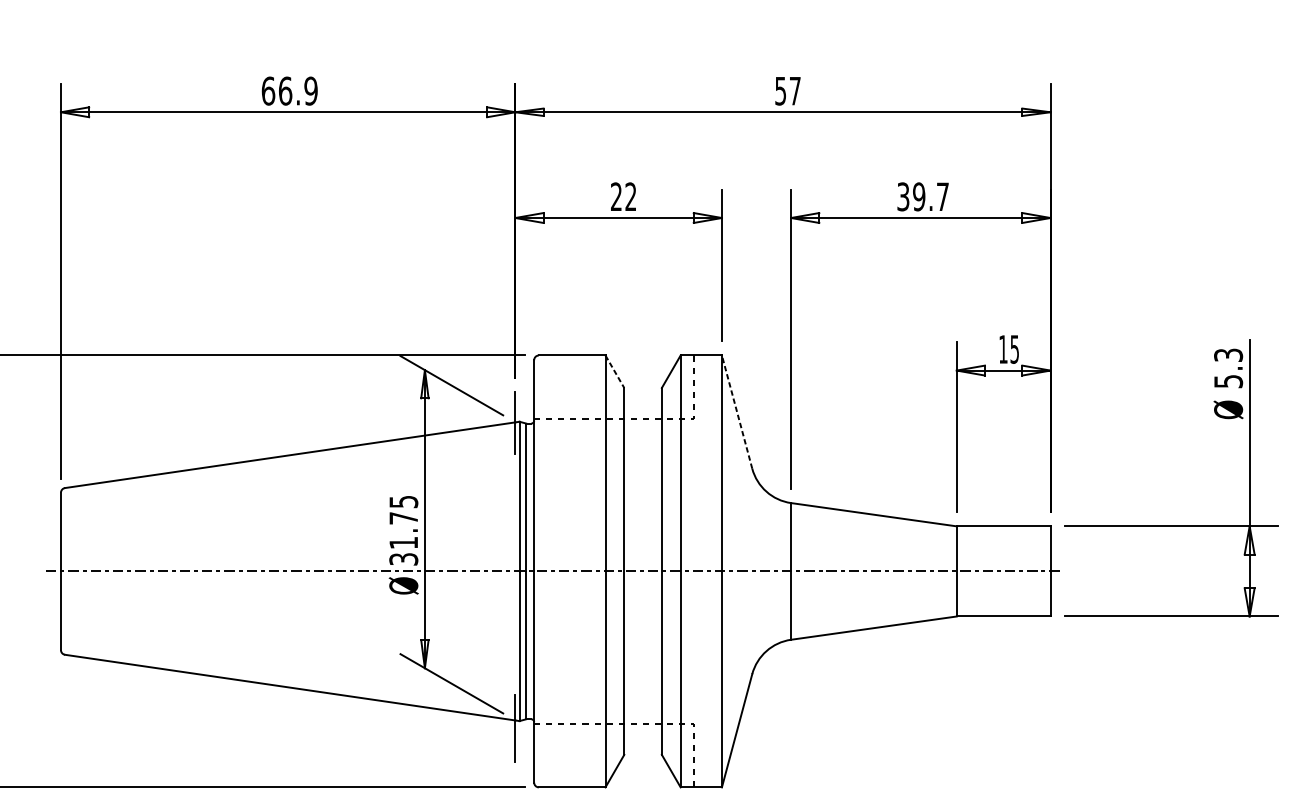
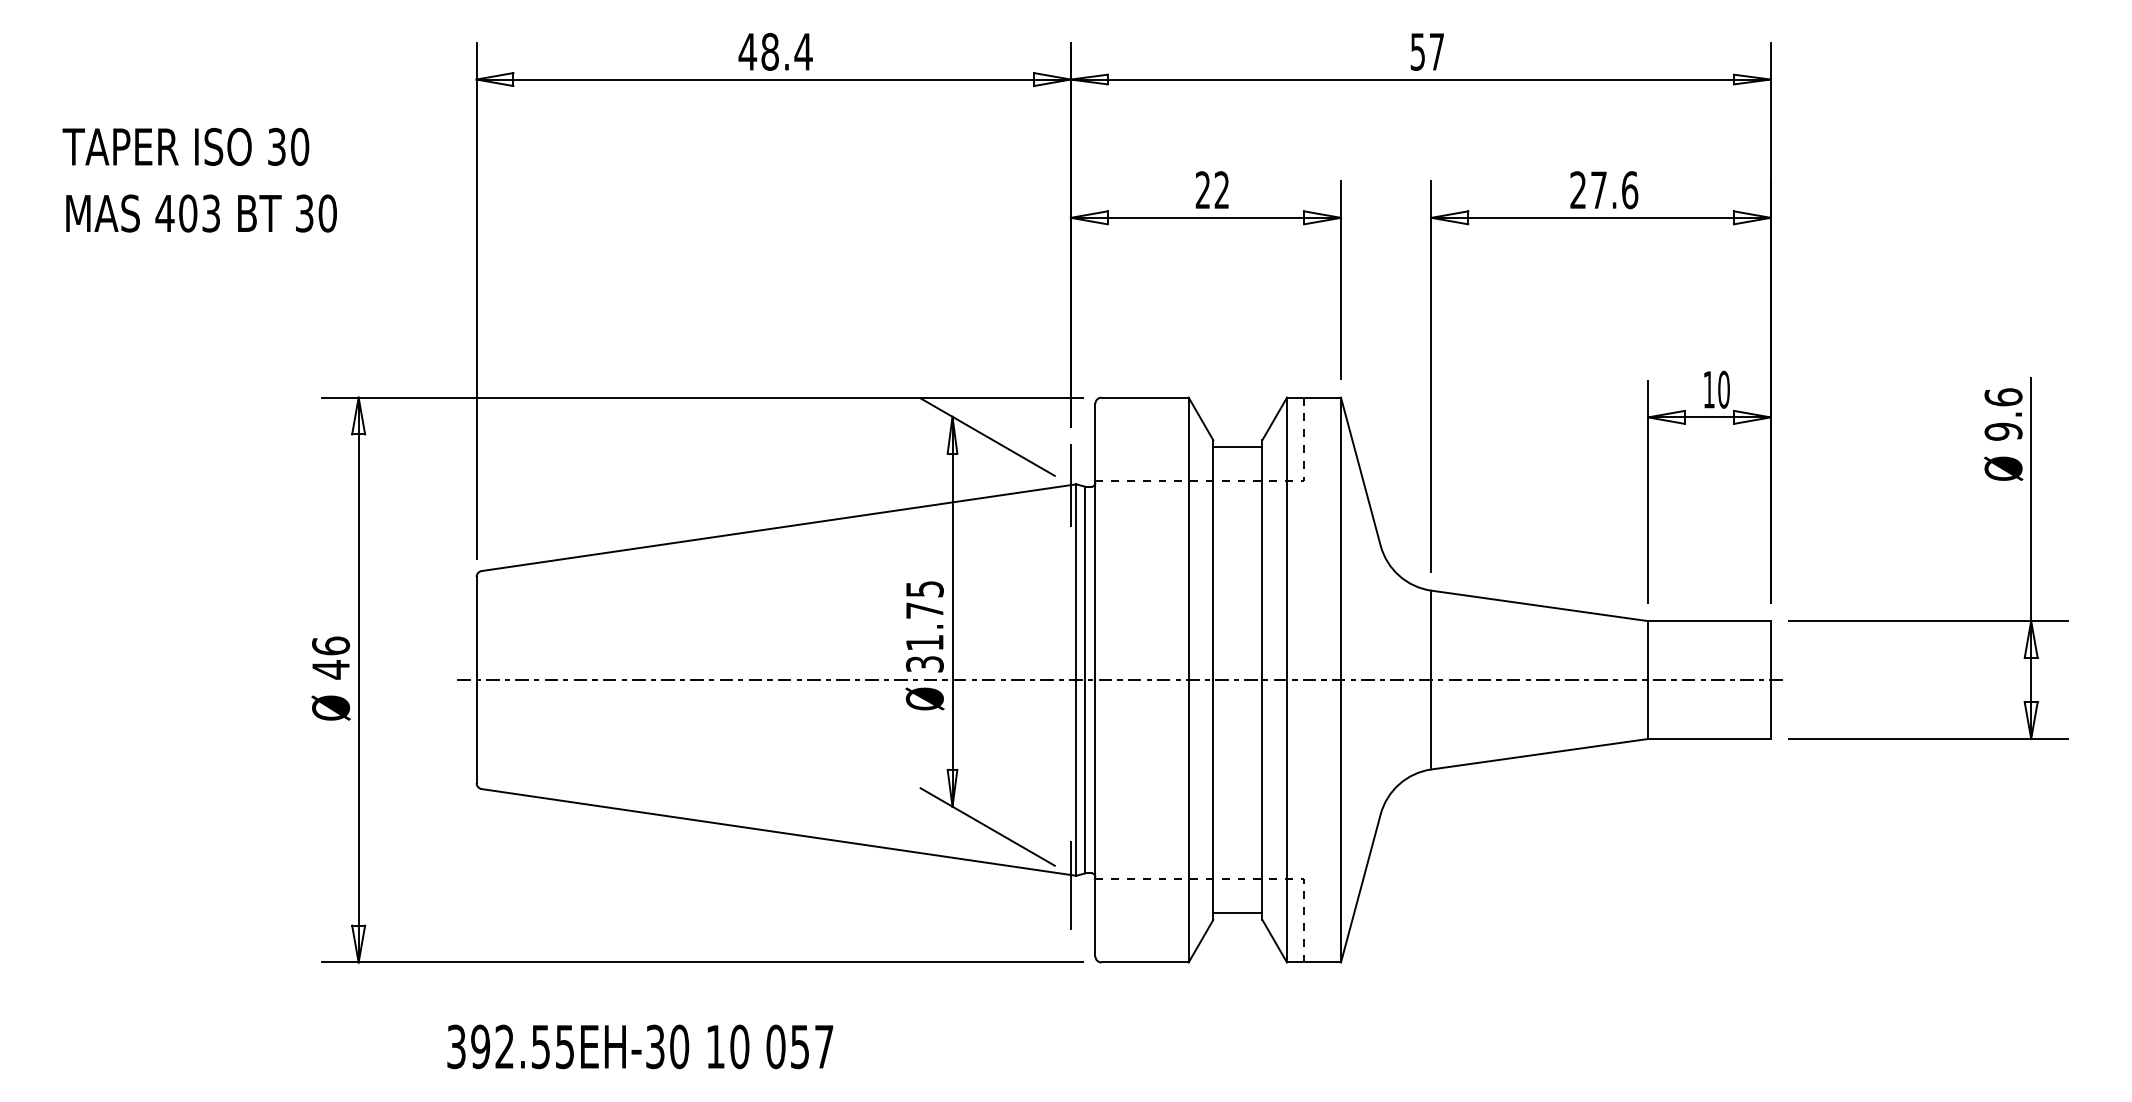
text: (289, 90) -> (775, 51), 66.9 -> 48.4
text: (923, 197) -> (1604, 190), 39.7 -> 27.6
text: (1014, 349) -> (1723, 389), 15 -> 10
text: (1228, 368) -> (2003, 414), 5.3 -> 9.6
line: (615, 371) -> (1201, 418), dashed -> solid
line: (642, 392) -> (1237, 446), added
line: (736, 411) -> (1360, 471), dashed -> solid
line: (642, 749) -> (1237, 913), added

